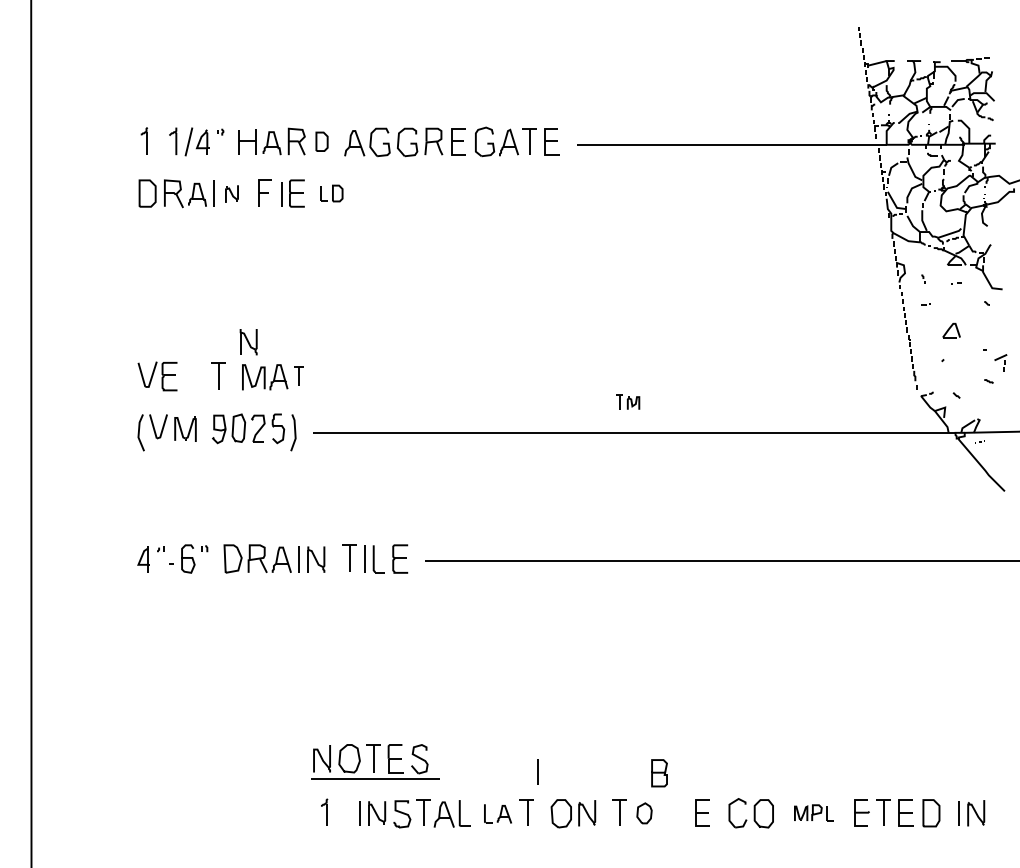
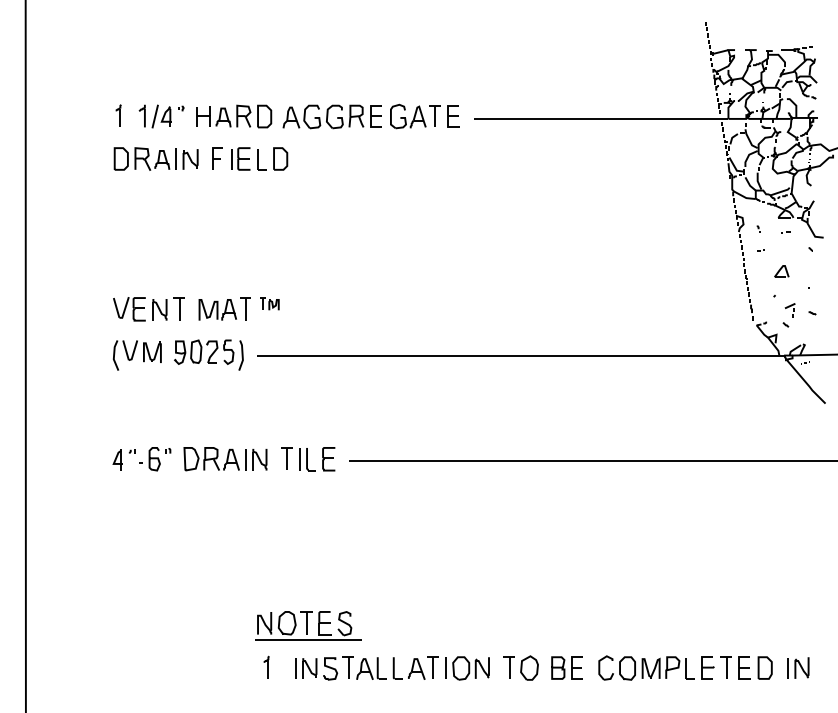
part: (321, 141) -> (264, 116), size x1.43
part: (231, 193) -> (190, 158), size x1.43
part: (331, 193) -> (272, 158), size x1.67
part: (248, 342) -> (159, 310), moved
part: (1000, 362) -> (789, 310), moved
part: (298, 375) -> (245, 308), size x1.43
part: (628, 401) -> (269, 303), moved
line: (537, 771) -> (444, 667), moved
curve: (659, 773) -> (558, 668), moved
part: (813, 812) -> (668, 667), size x1.67
part: (497, 813) -> (408, 668), size x1.43
part: (644, 813) -> (529, 668), size x1.43

